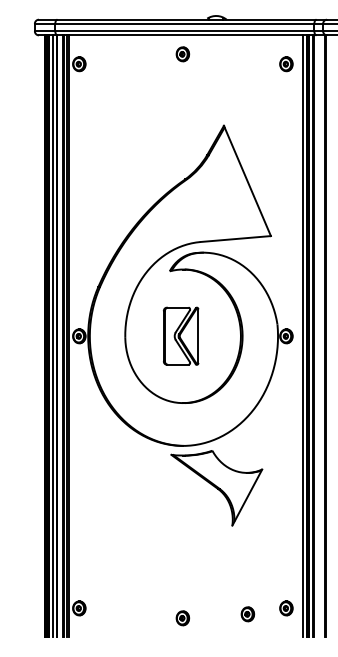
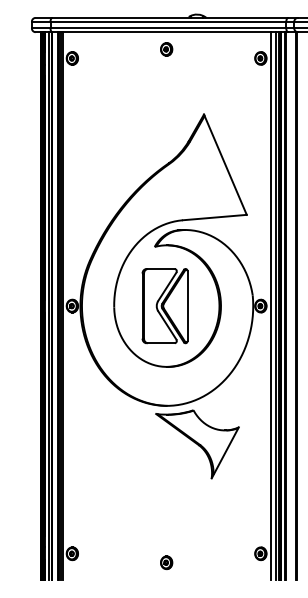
part: (180, 335) -> (164, 305), size x1.43
line: (297, 336) -> (270, 306), added
part: (247, 614) -> (225, 559), removed

